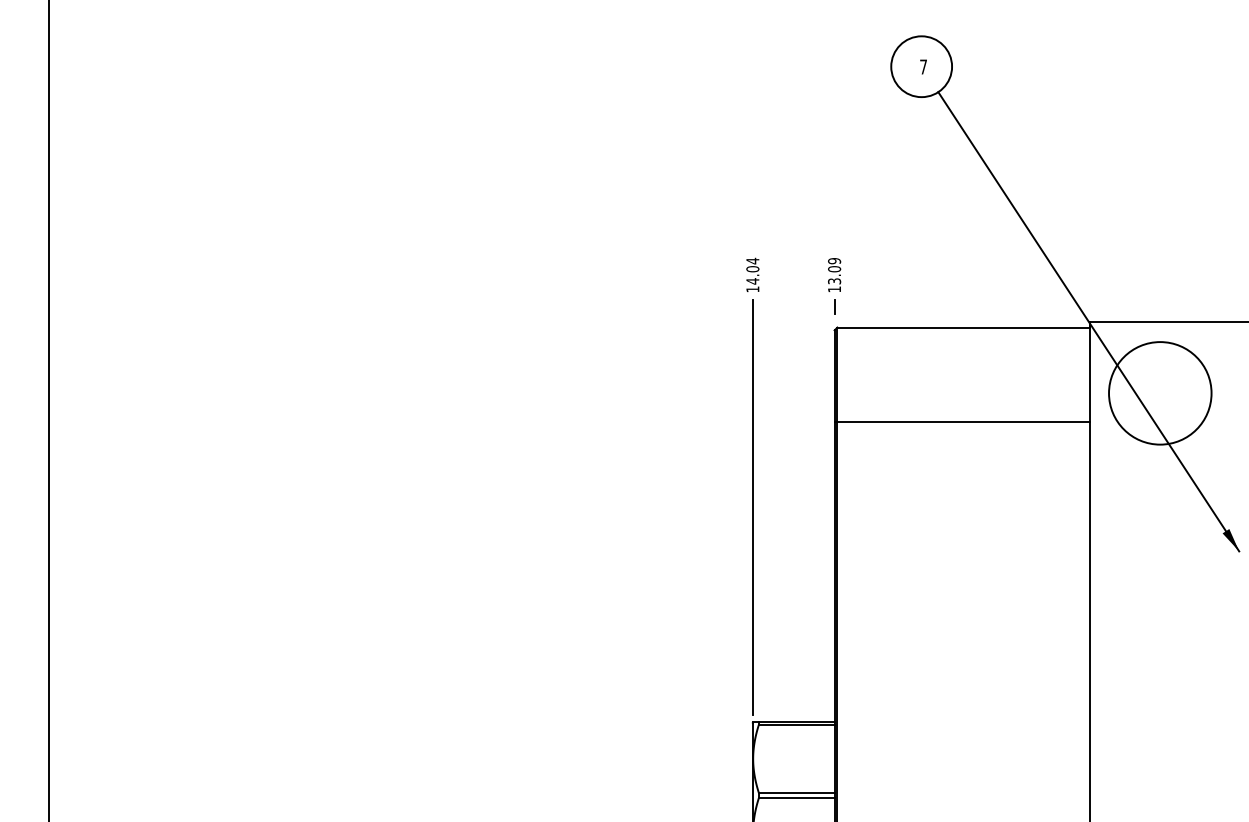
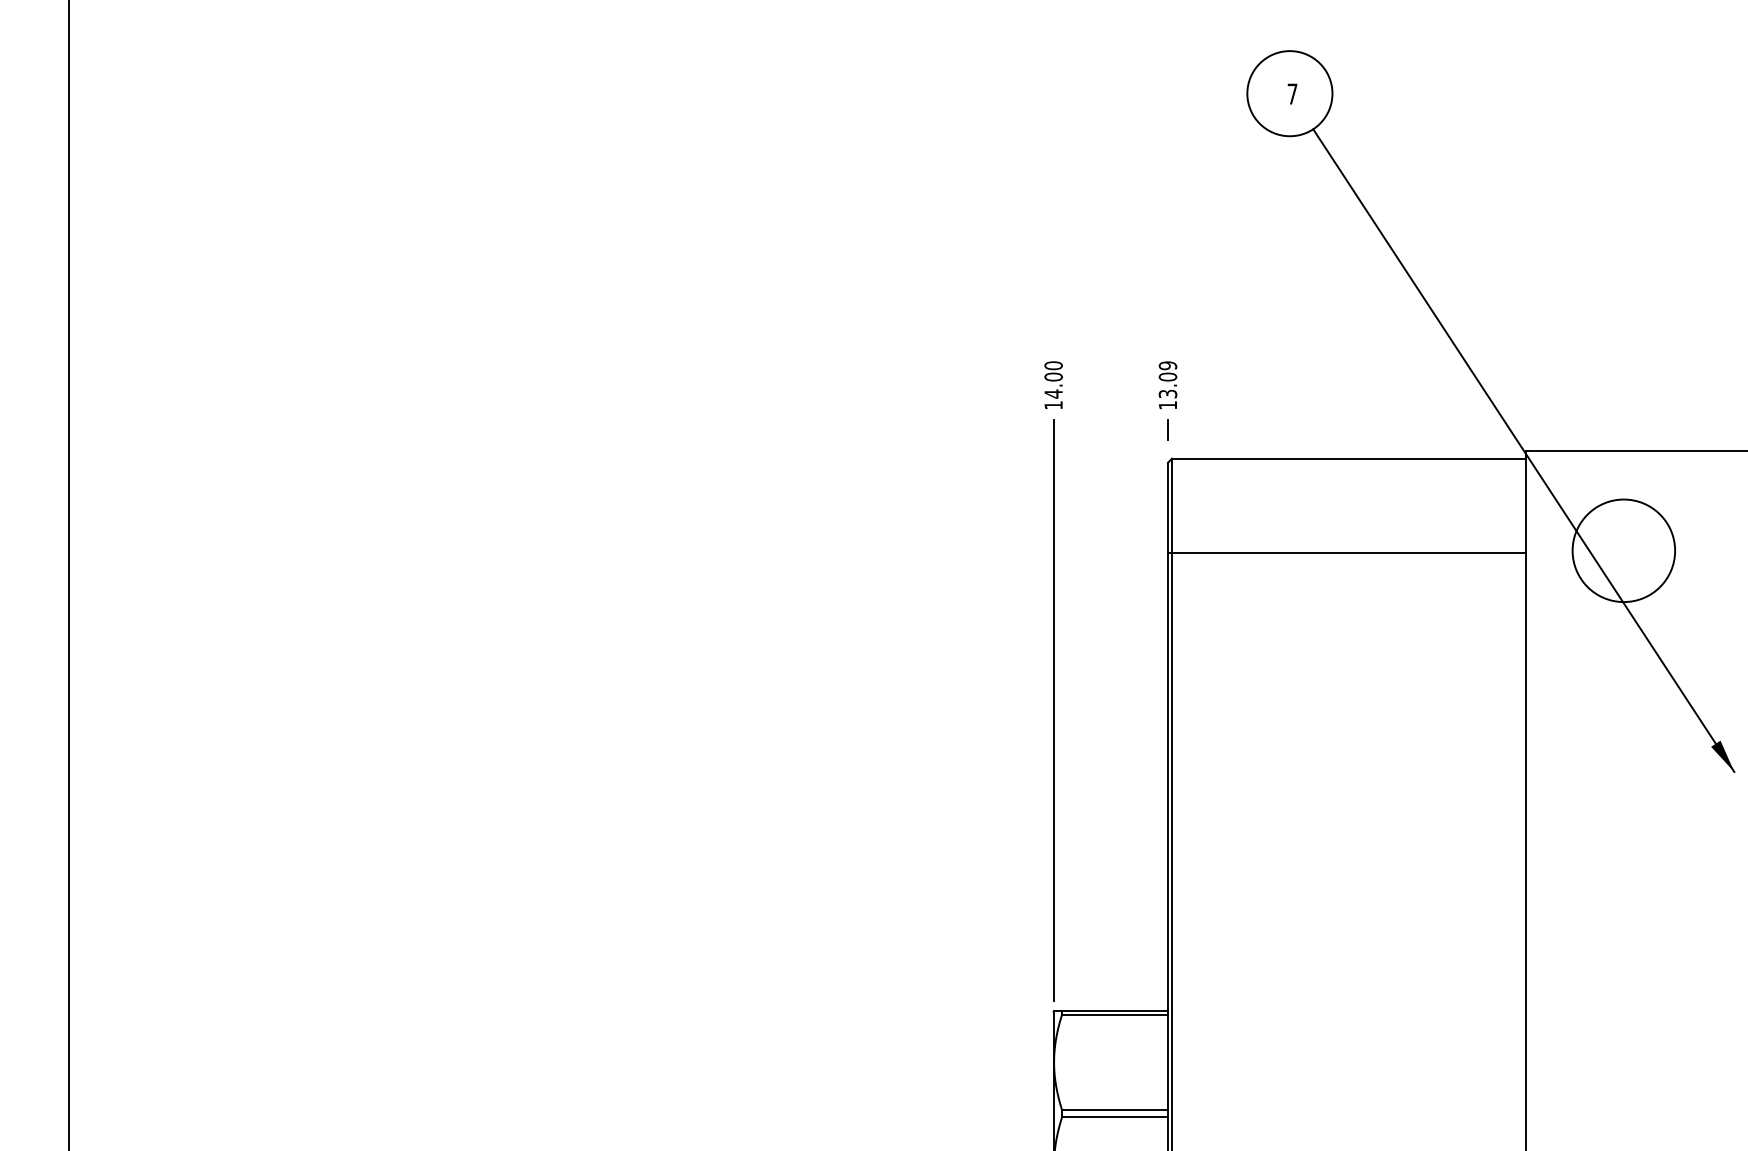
text: (752, 260) -> (1053, 365), 14.04 -> 14.00
circle: (1160, 393) -> (1623, 550), size x0.71
line: (962, 421) -> (1347, 553), moved

